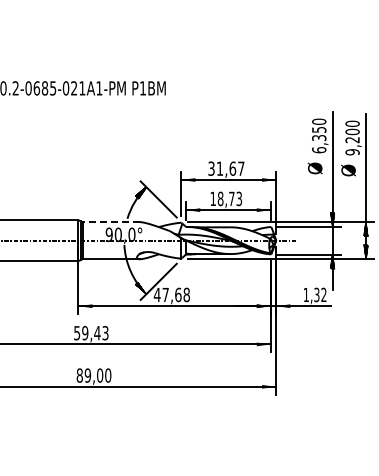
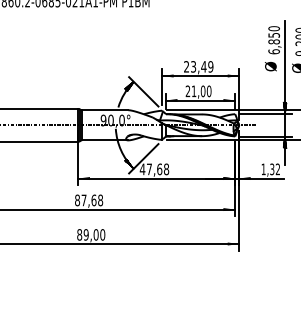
text: (319, 137) -> (274, 41), 6,350 -> 6,850
text: (226, 168) -> (198, 66), 31,67 -> 23,49
text: (226, 198) -> (198, 91), 18,73 -> 21,00
line: (110, 222) -> (104, 110), dashed -> solid
text: (91, 332) -> (89, 199), 59,43 -> 87,68

